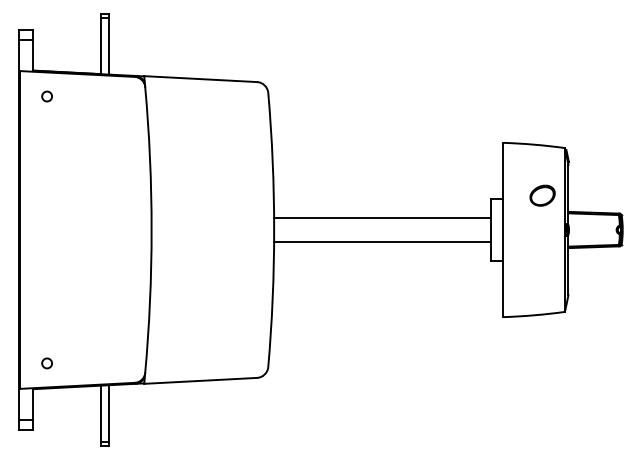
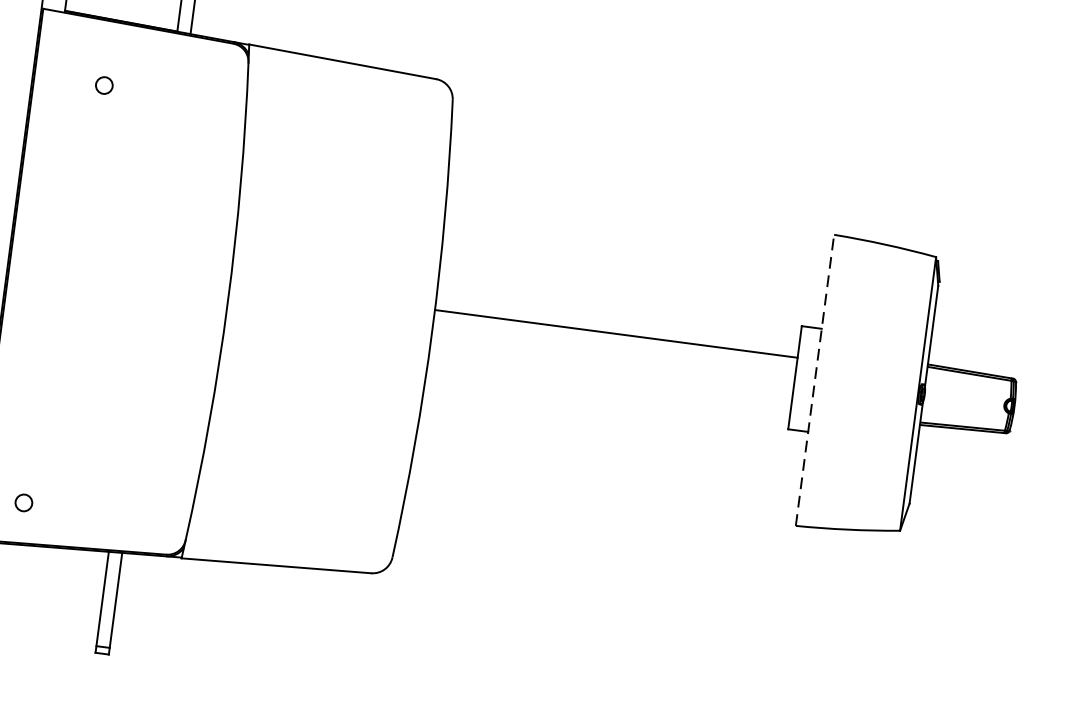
circle: (46, 96) -> (103, 85), moved
part: (542, 195) -> (888, 331), removed
line: (503, 229) -> (815, 379), solid -> dashed
line: (382, 241) -> (610, 373), removed

